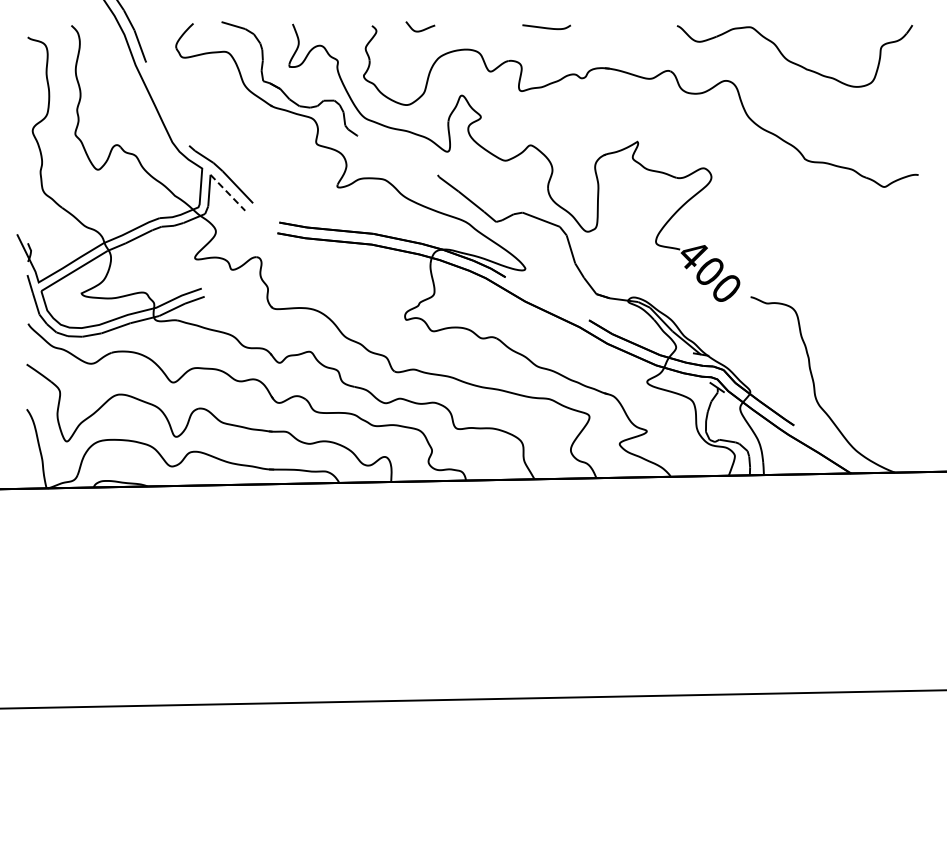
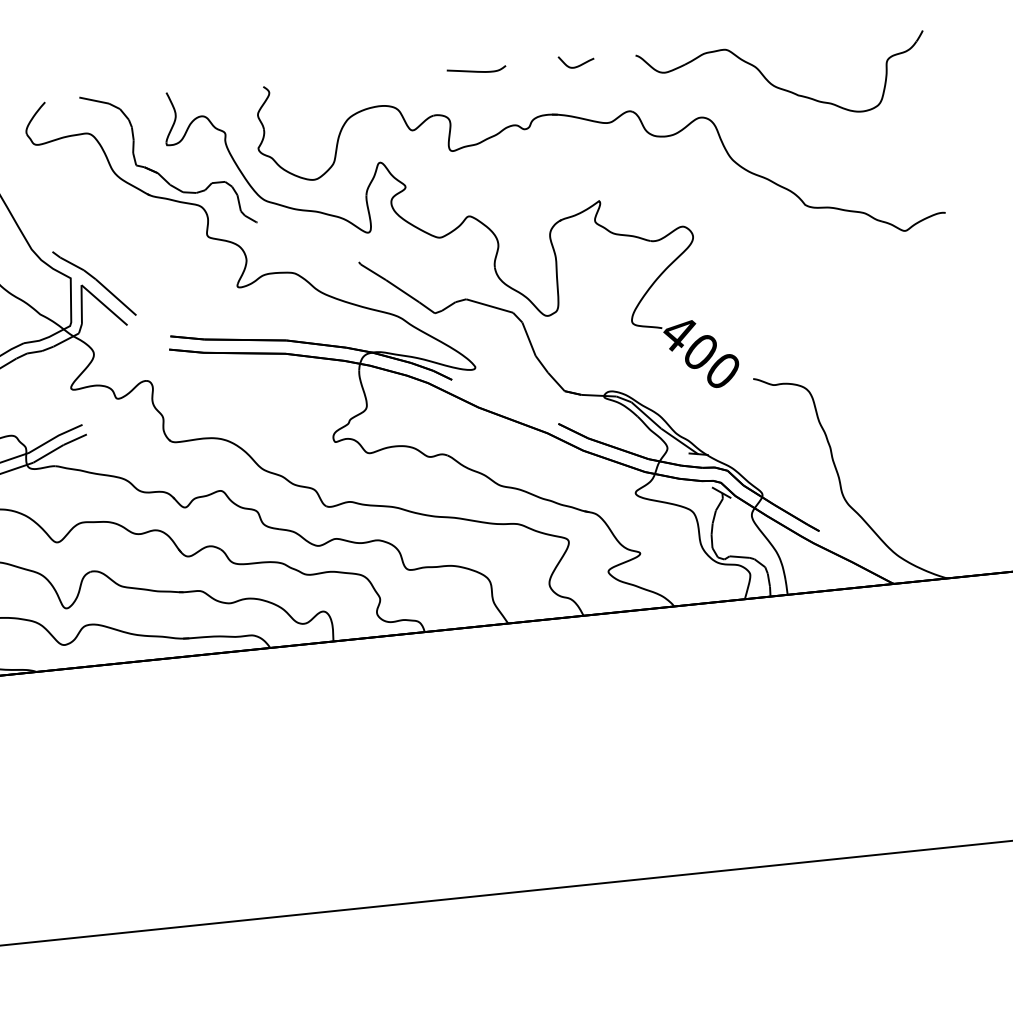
curve: (421, 29) -> (577, 64), moved
line: (227, 192) -> (104, 304), dashed -> solid

